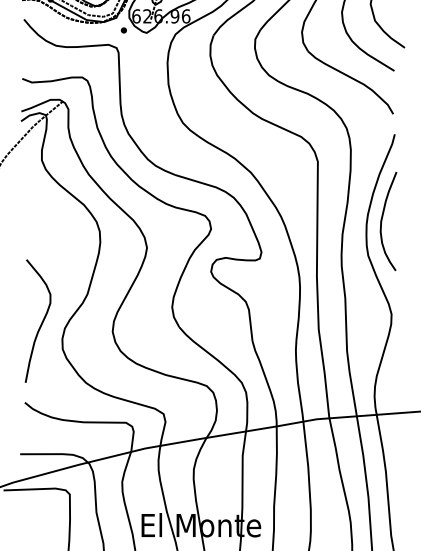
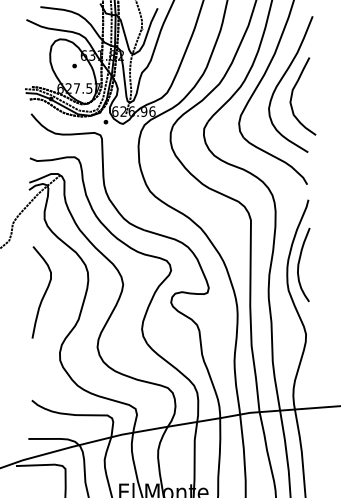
curve: (40, 323) -> (43, 294), moved

